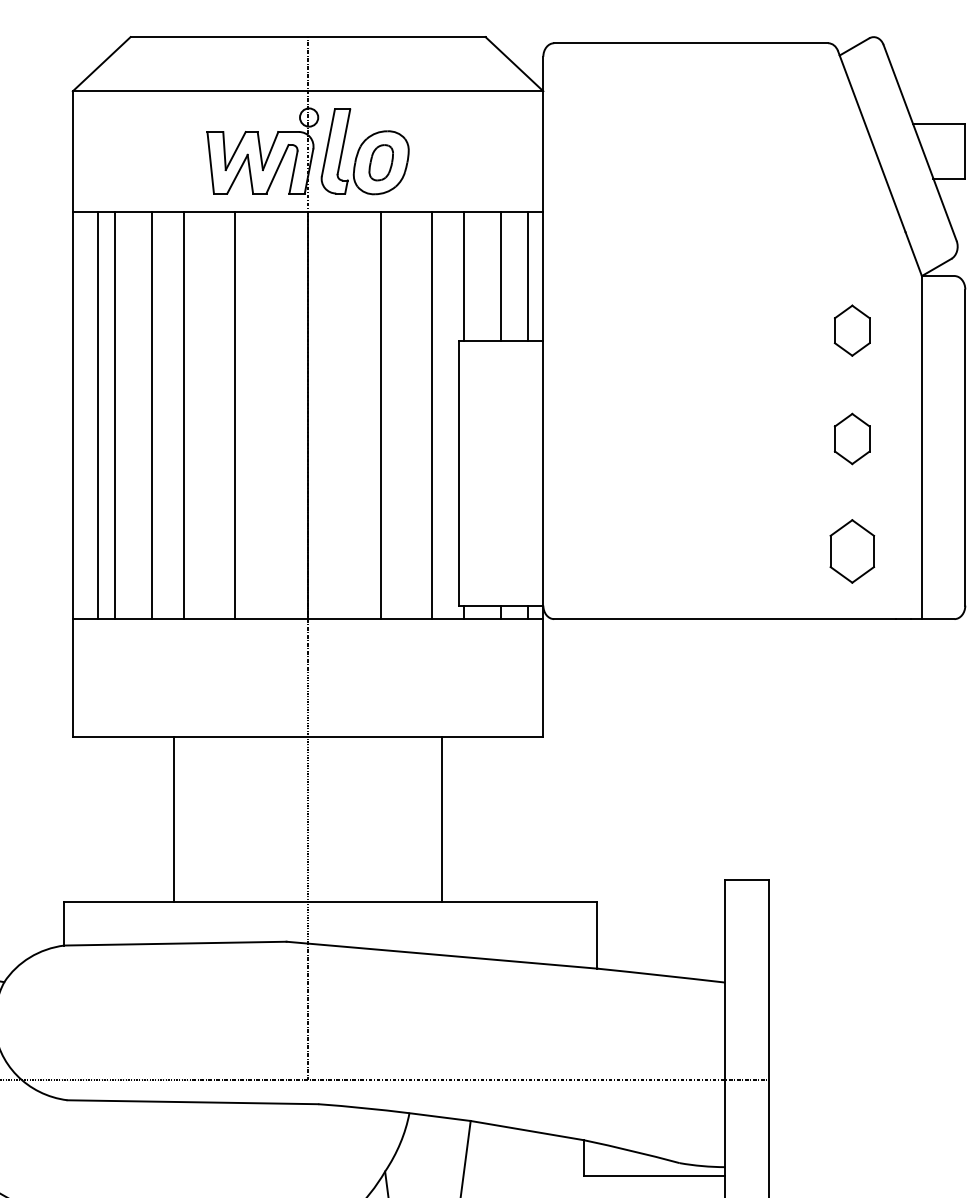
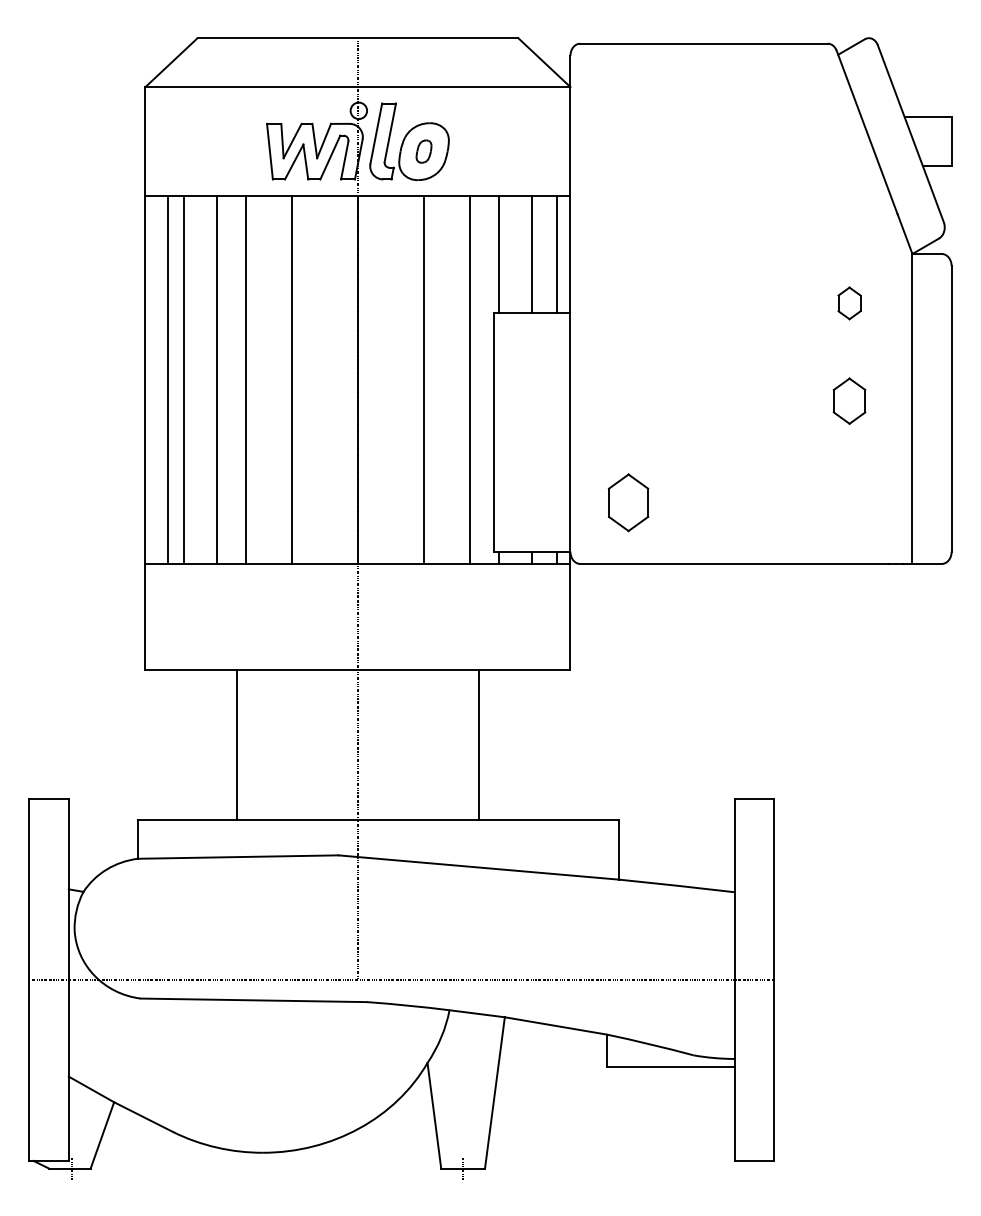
part: (380, 162) -> (423, 151), size x0.7
part: (852, 330) -> (849, 303), size x0.7
part: (852, 551) -> (628, 502), moved

